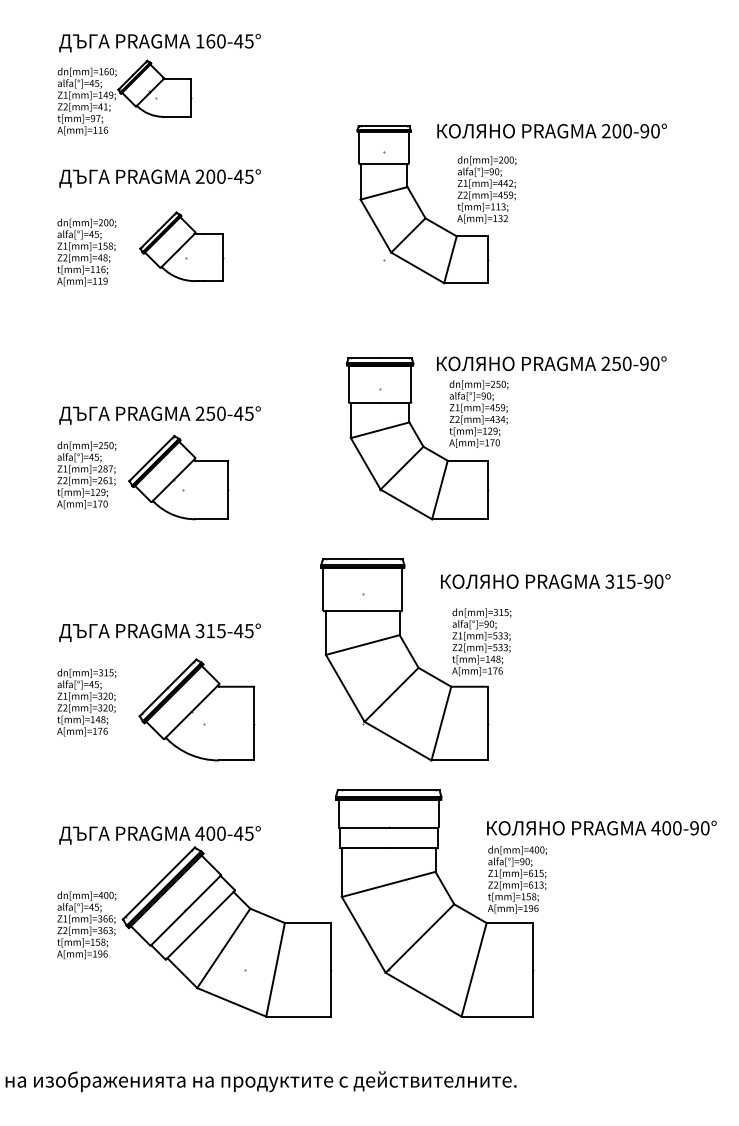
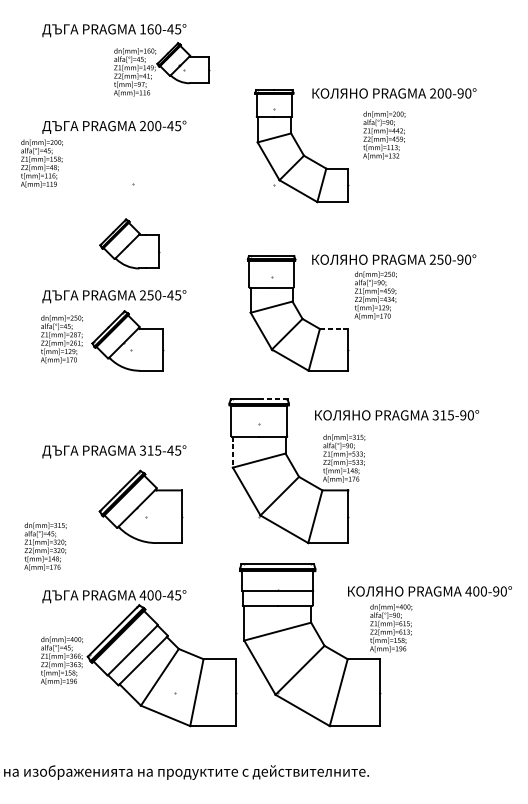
part: (124, 97) -> (161, 69), moved
text: (486, 189) -> (384, 135), moved
part: (181, 246) -> (129, 243), moved
text: (86, 252) -> (41, 163), moved
text: (478, 413) -> (375, 295), moved
line: (467, 460) -> (334, 328), solid -> dashed
line: (382, 559) -> (273, 399), solid -> dashed
line: (325, 633) -> (232, 452), solid -> dashed
text: (86, 702) -> (45, 546), moved
text: (517, 879) -> (391, 628), moved

